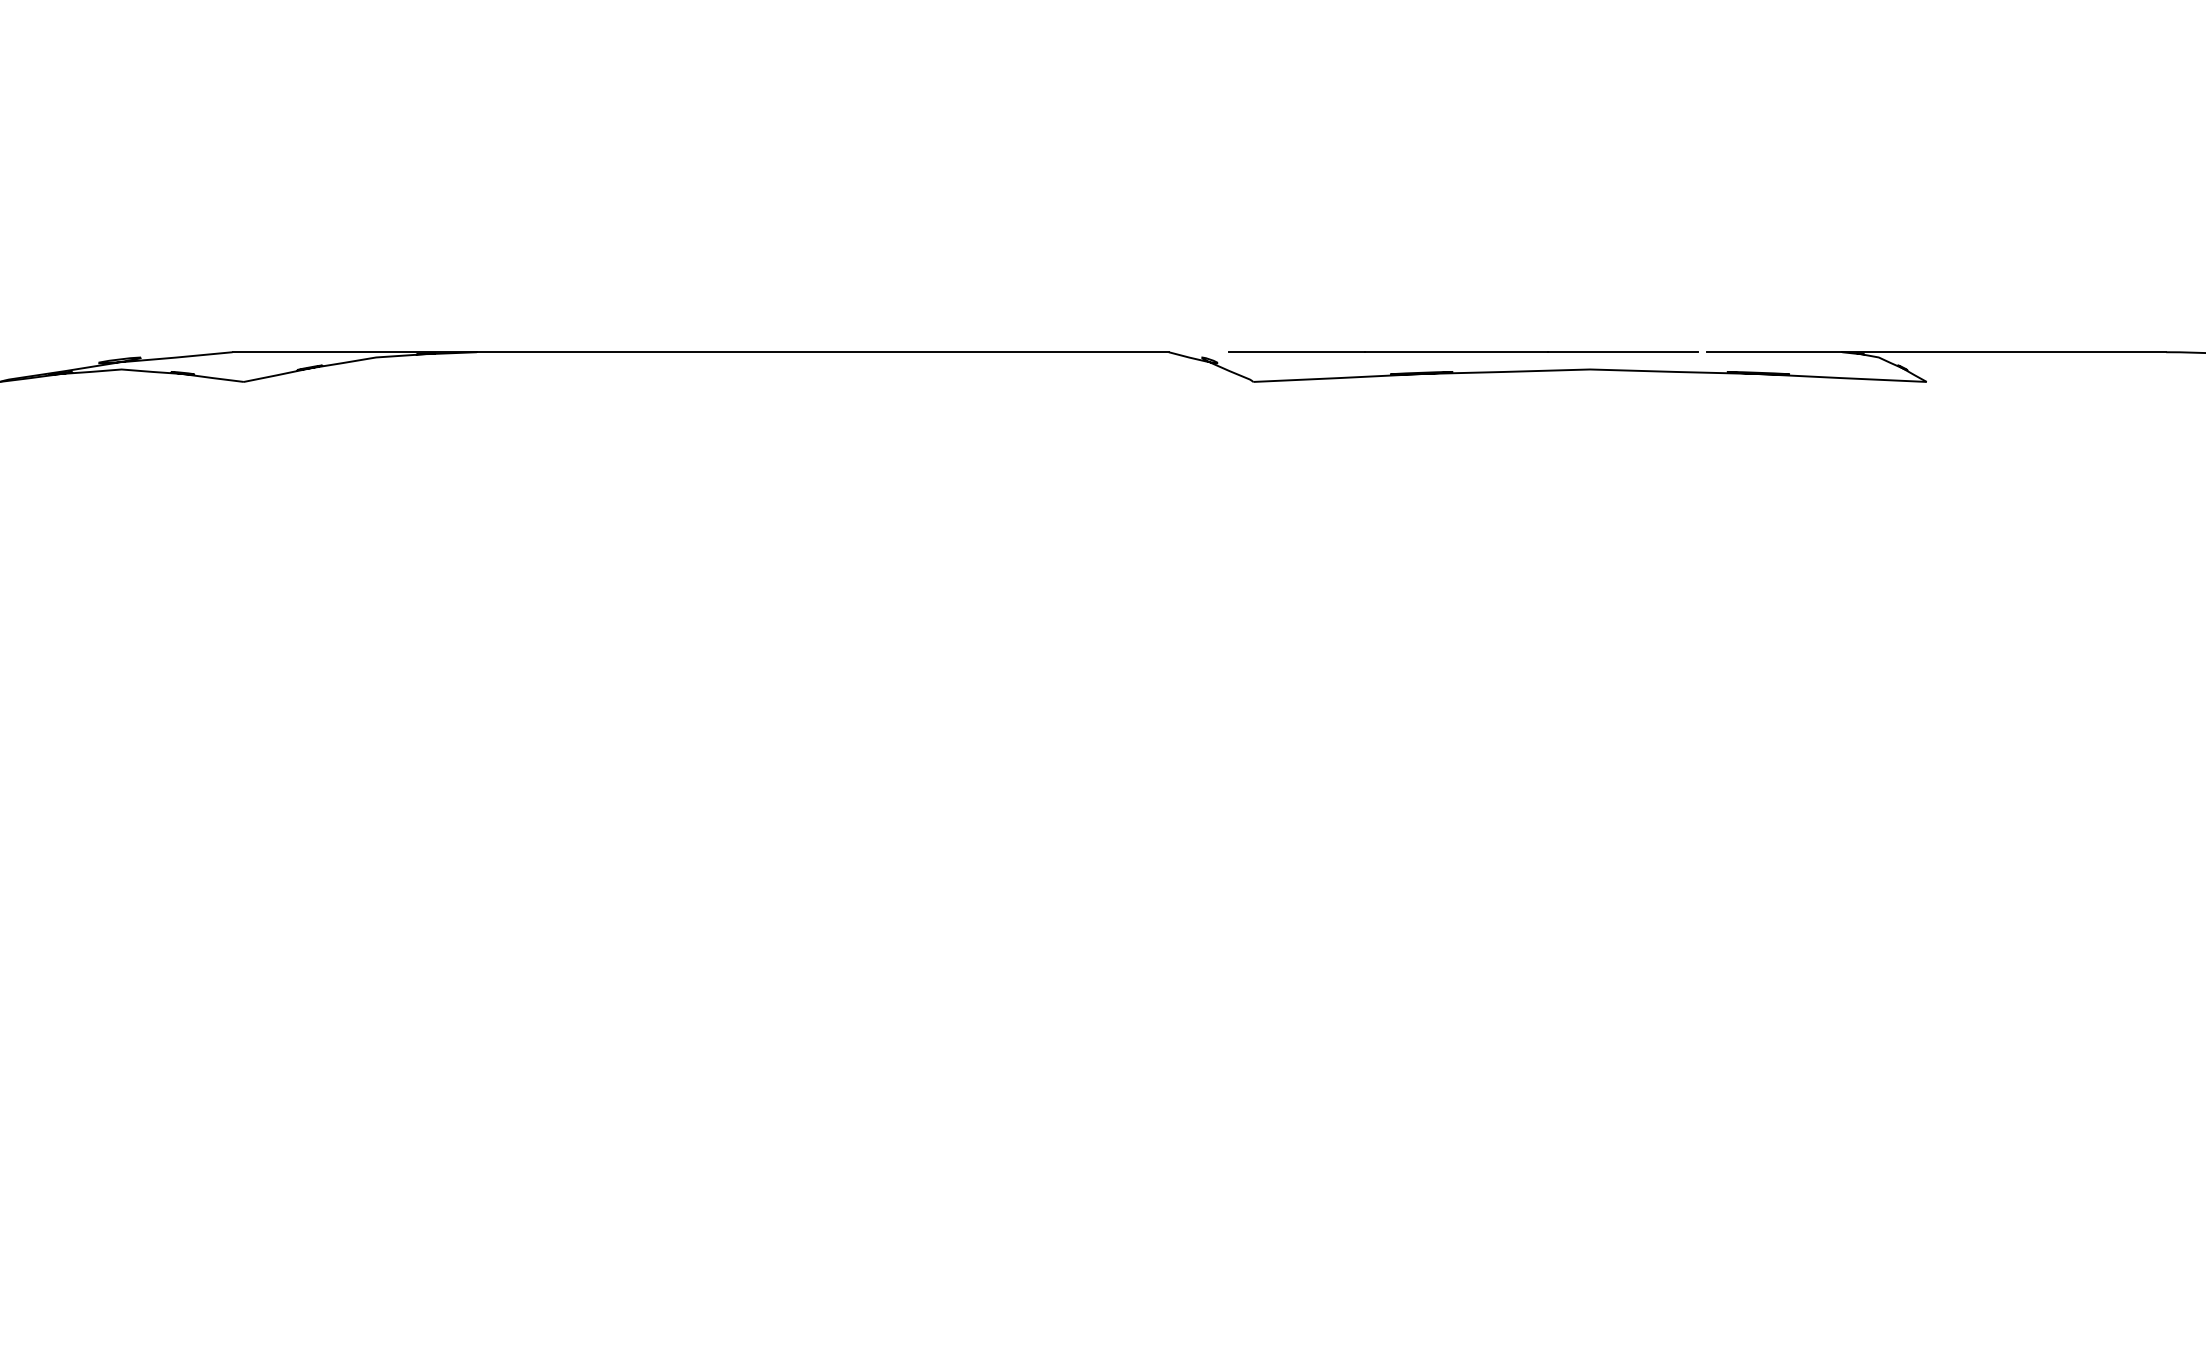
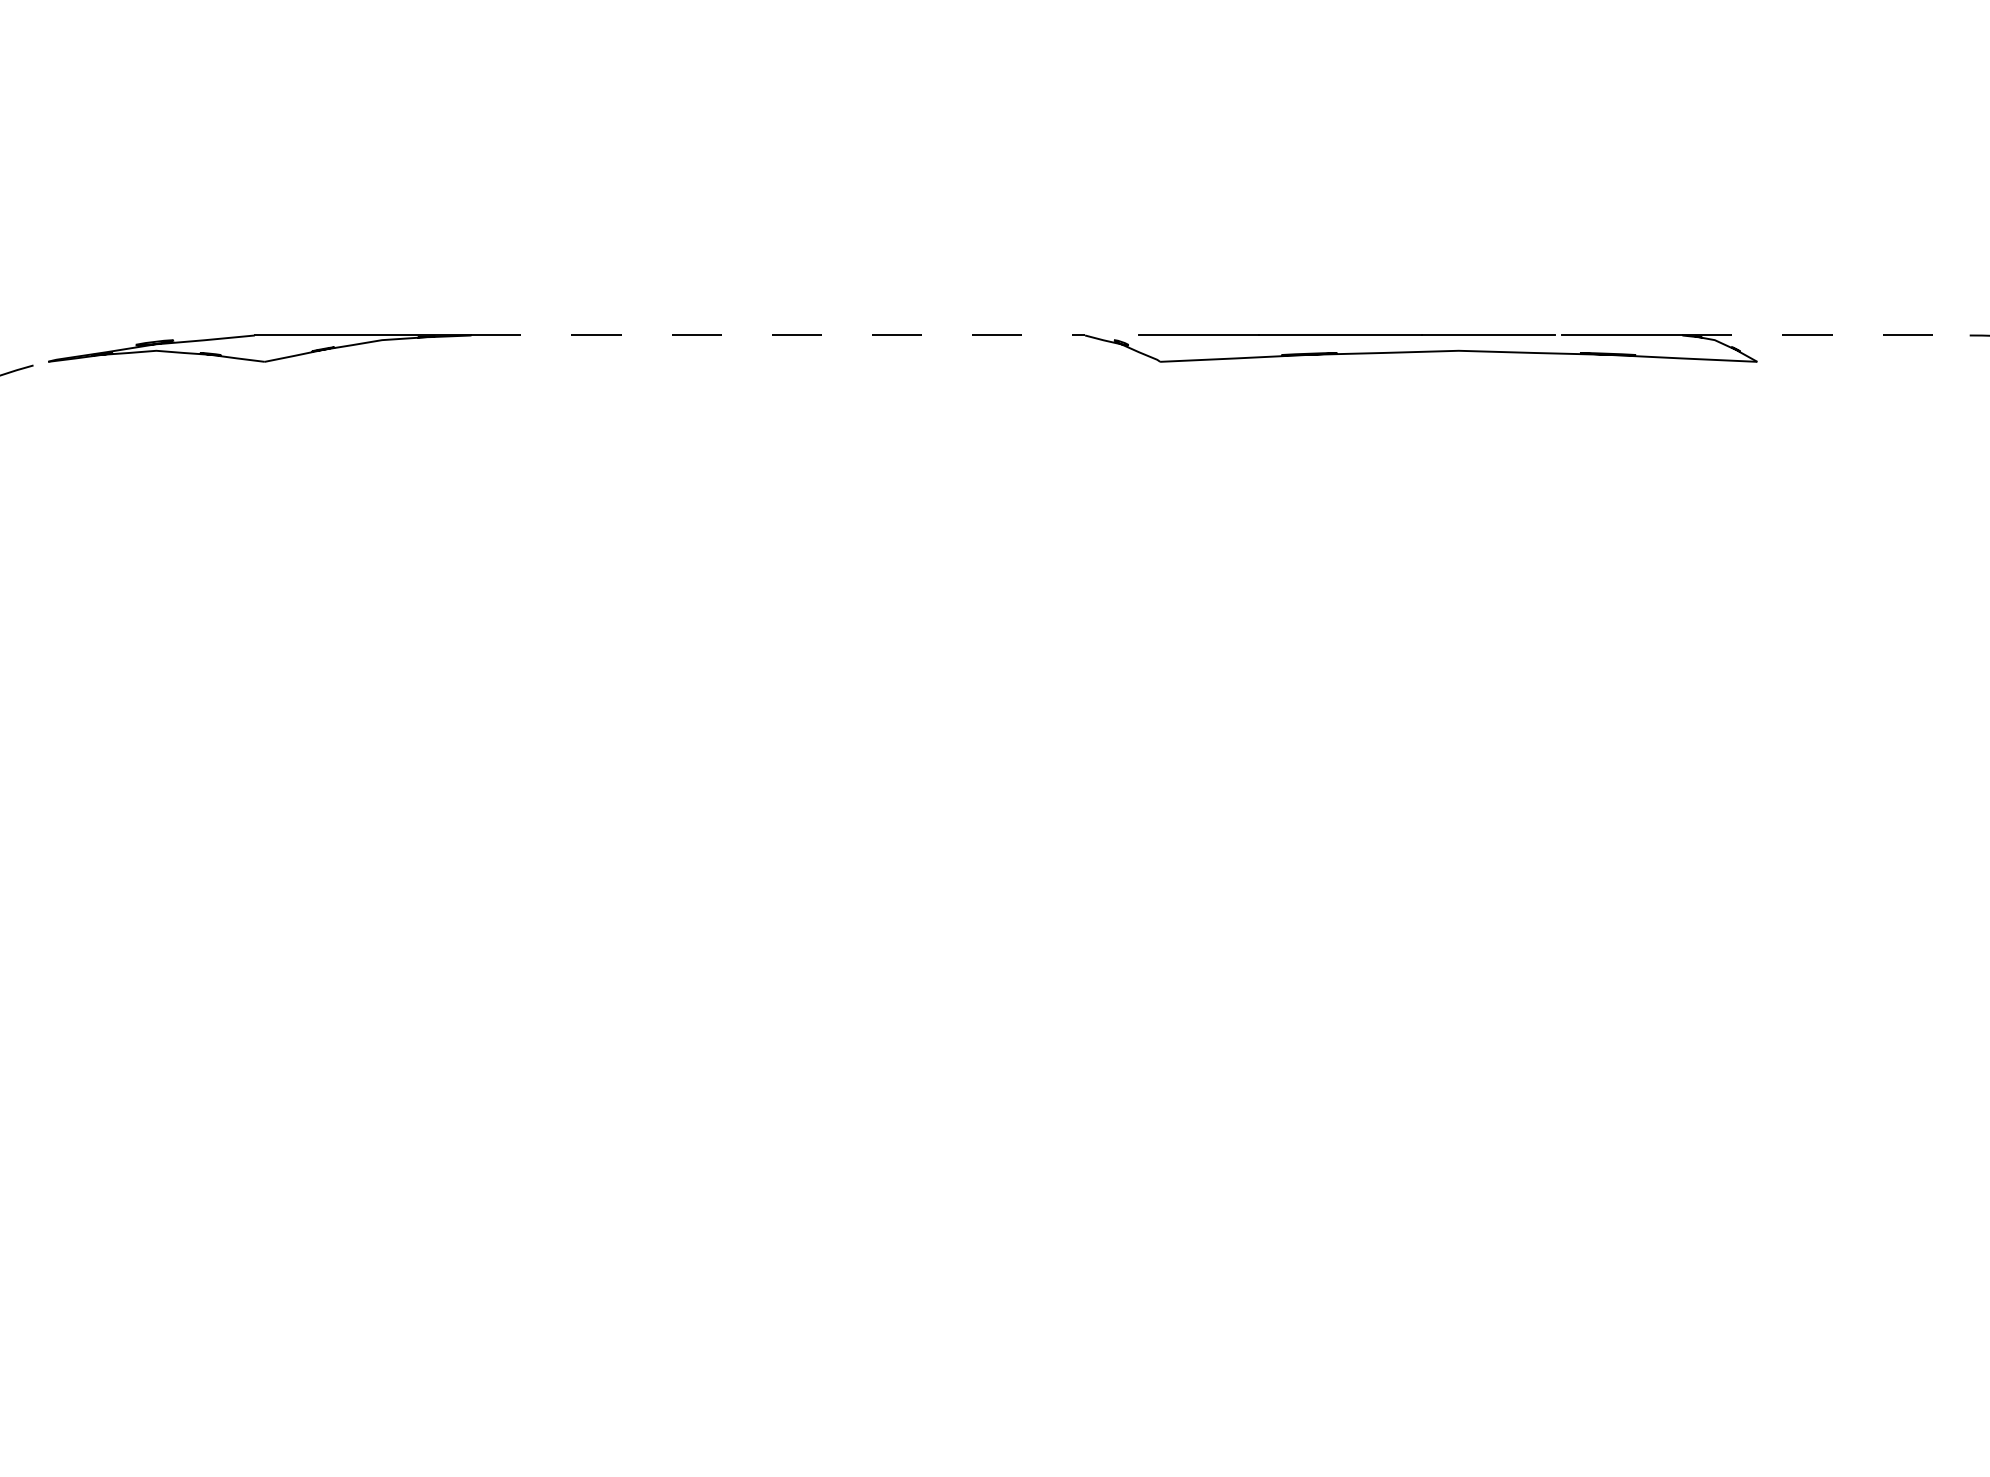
line: (823, 352) -> (778, 335), solid -> dashed
line: (2004, 352) -> (1826, 335), solid -> dashed

